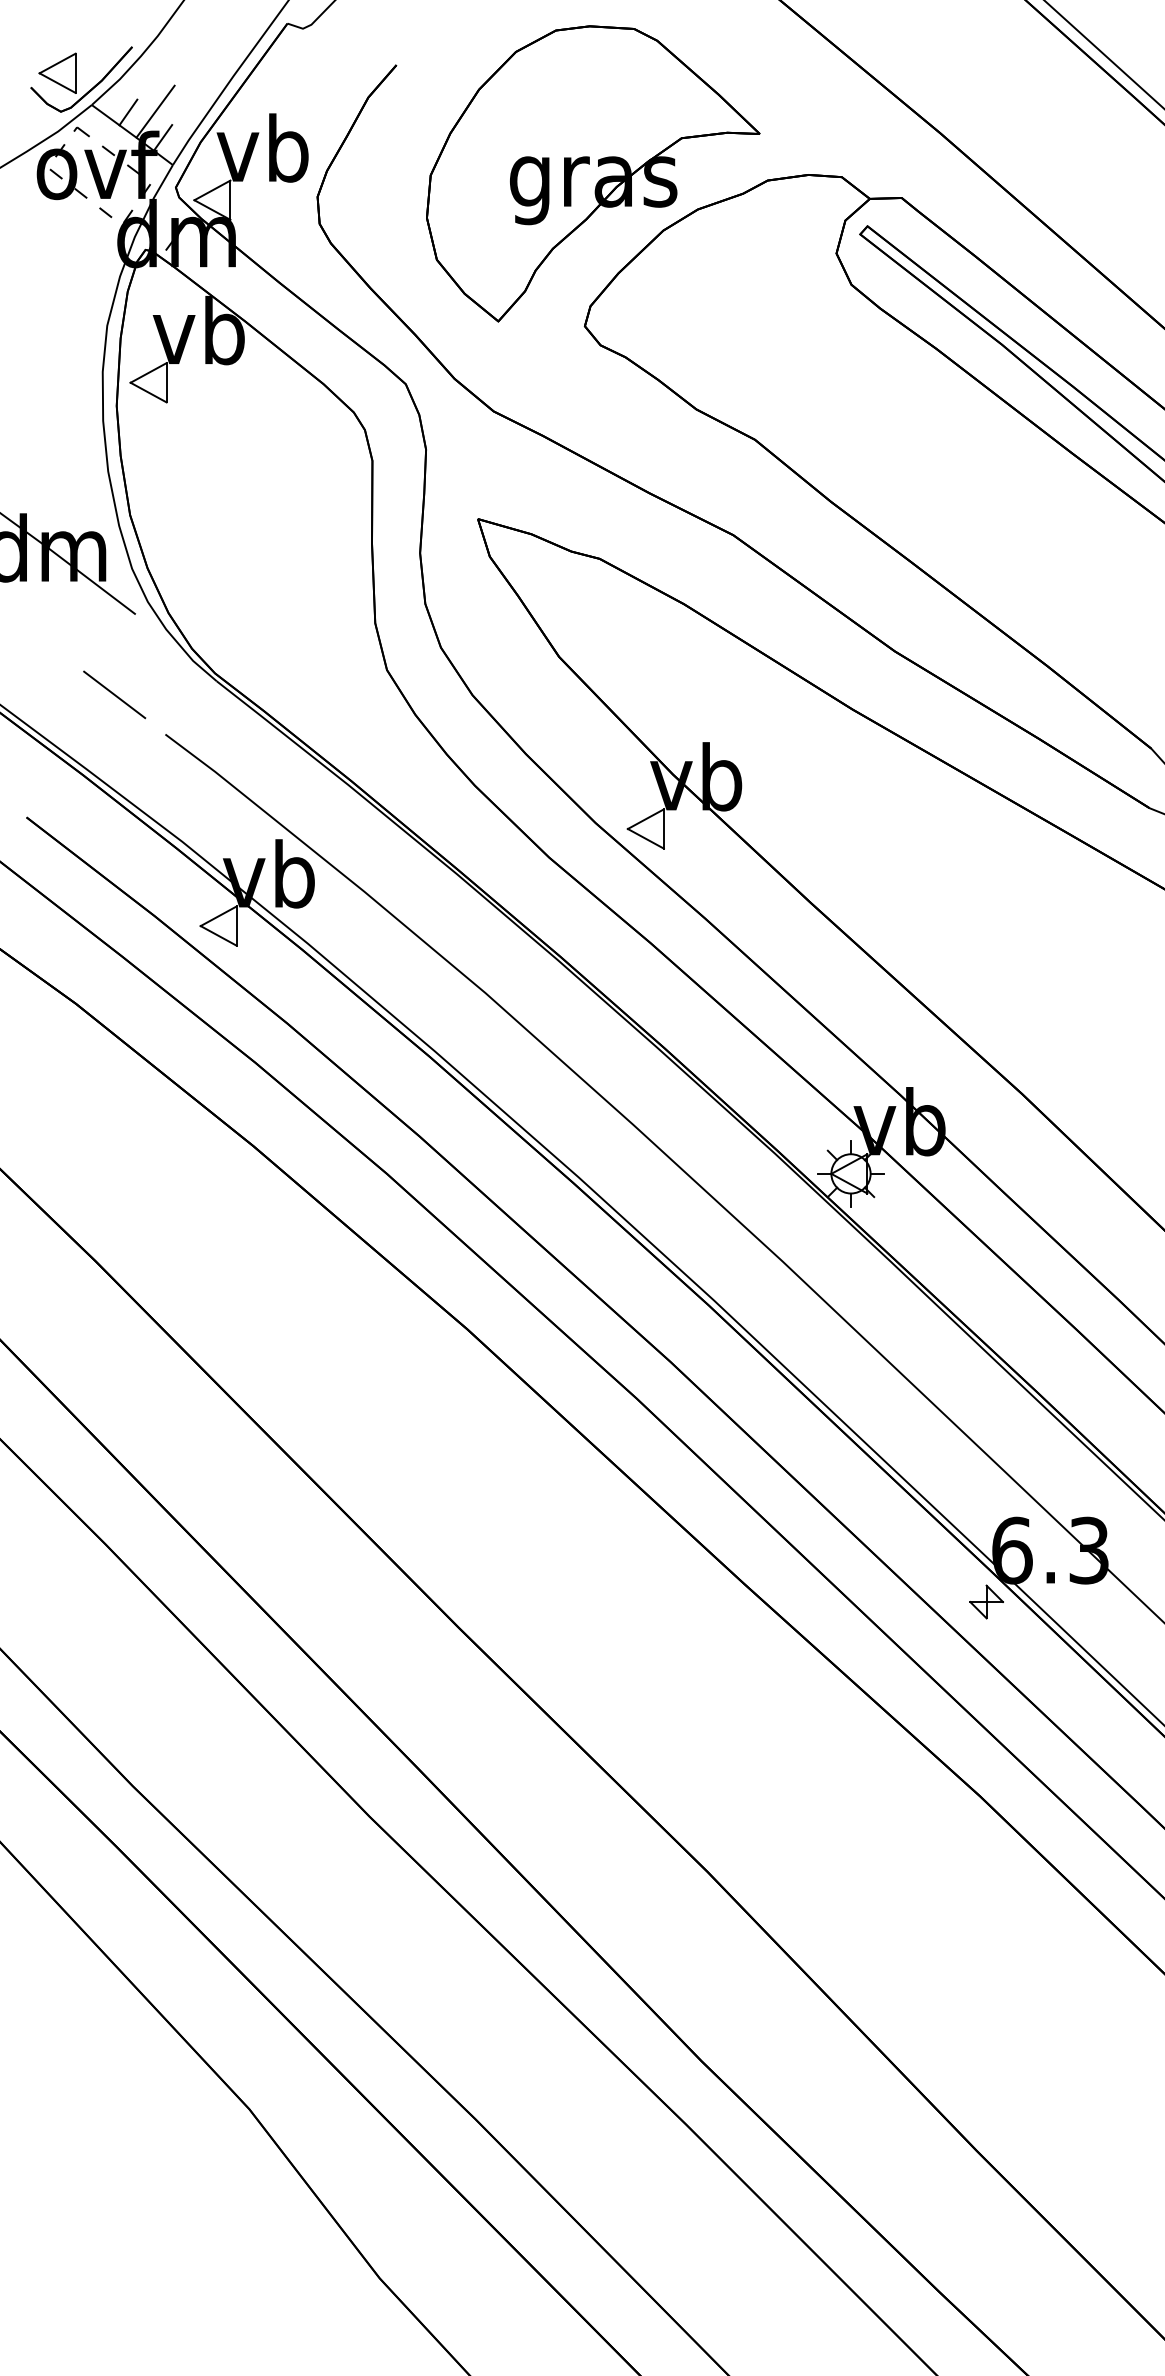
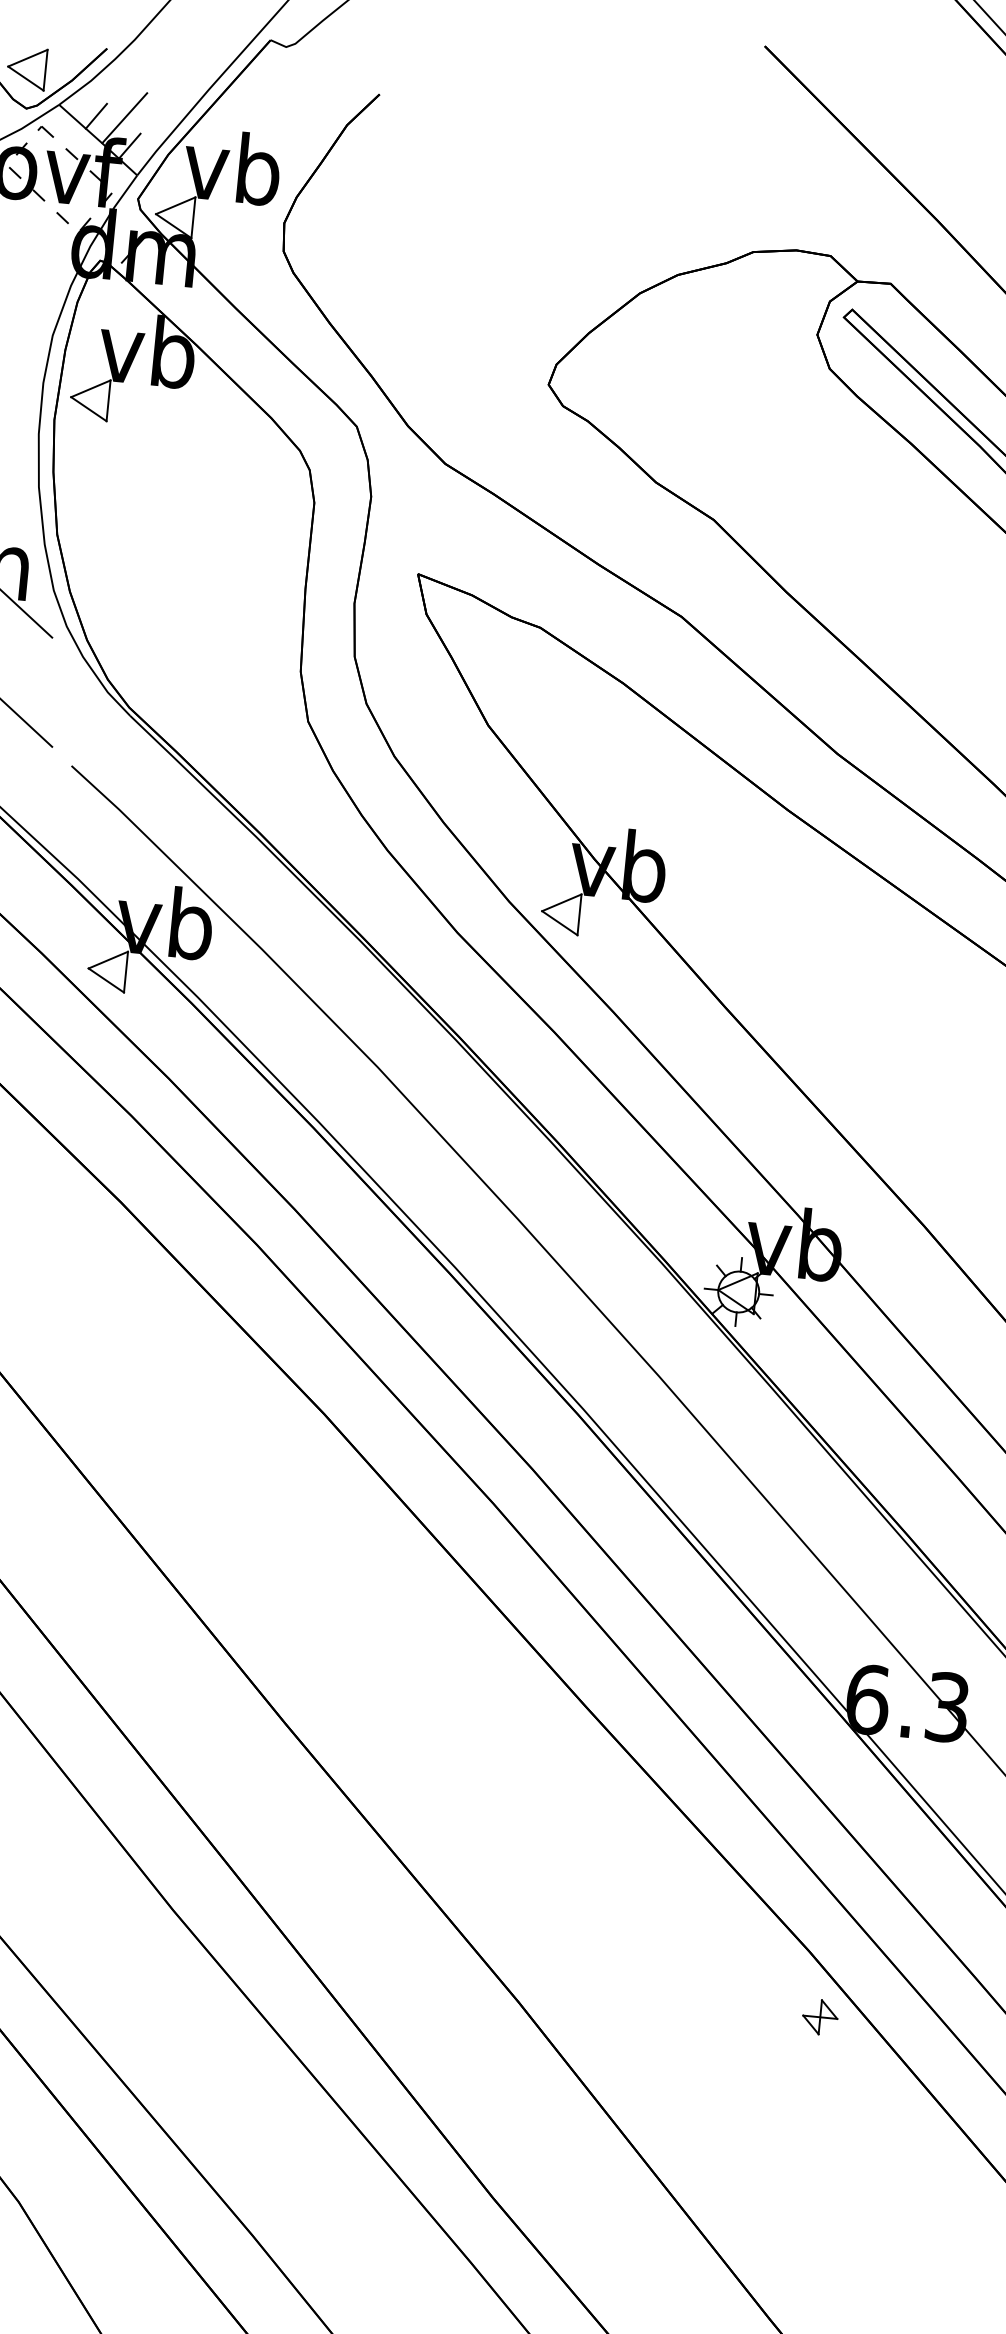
part: (593, 173) -> (573, 226), removed
part: (986, 1601) -> (820, 2016), moved

